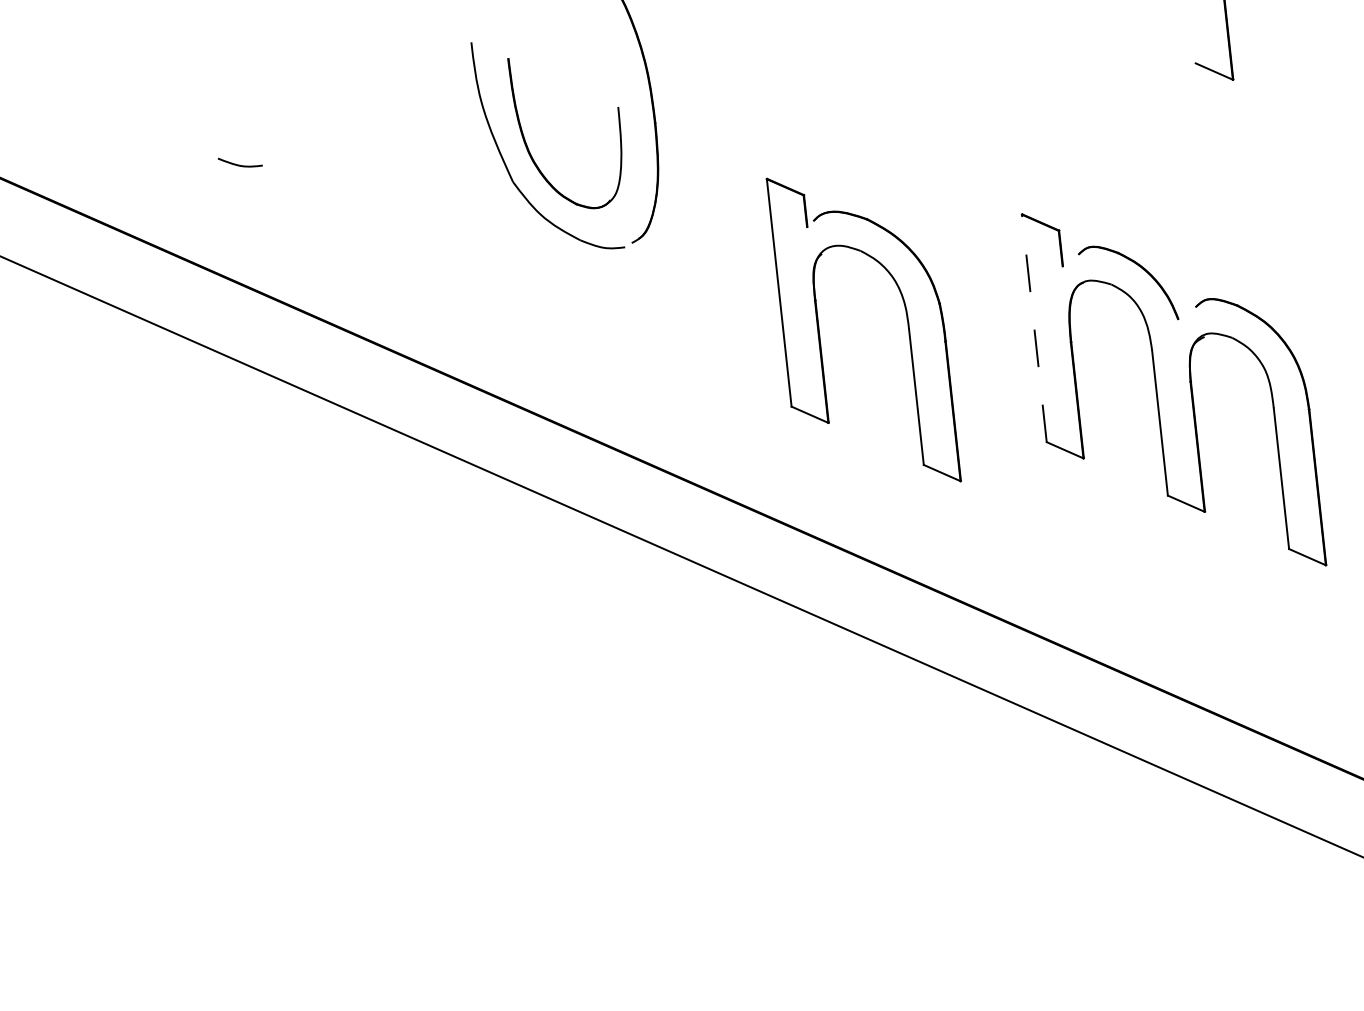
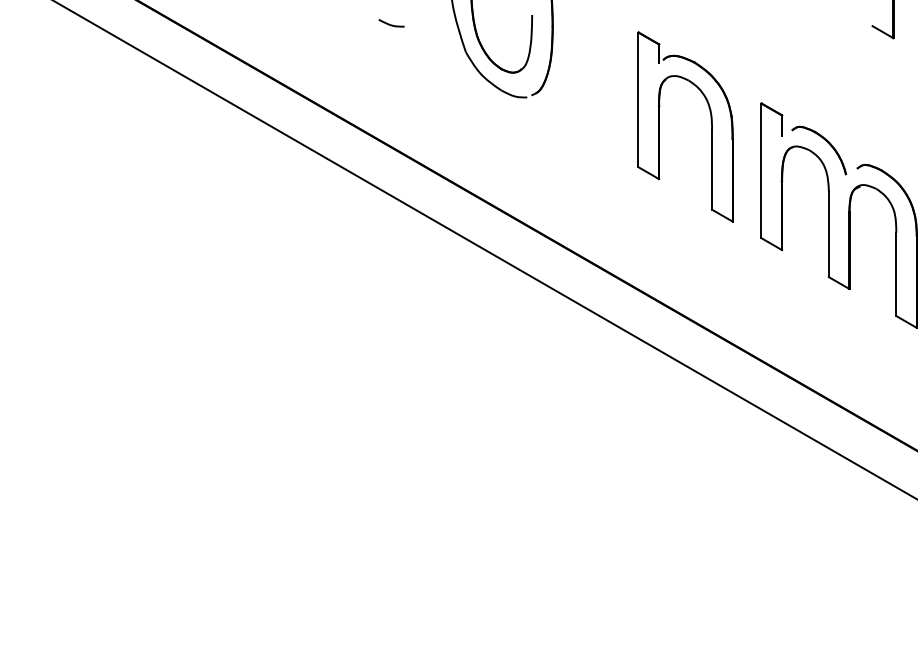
curve: (240, 164) -> (391, 24), moved
part: (904, 314) -> (710, 120), moved
line: (1034, 327) -> (761, 170), dashed -> solid

